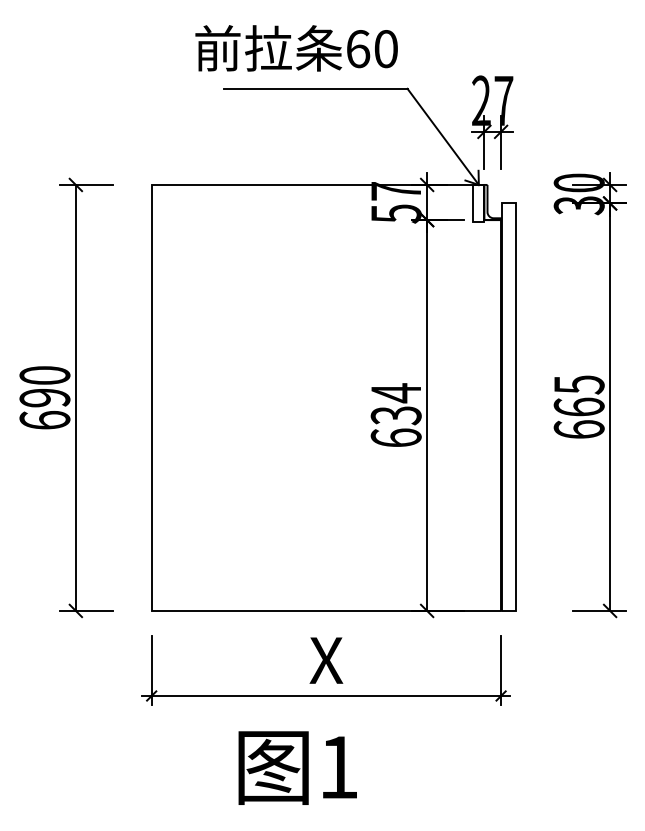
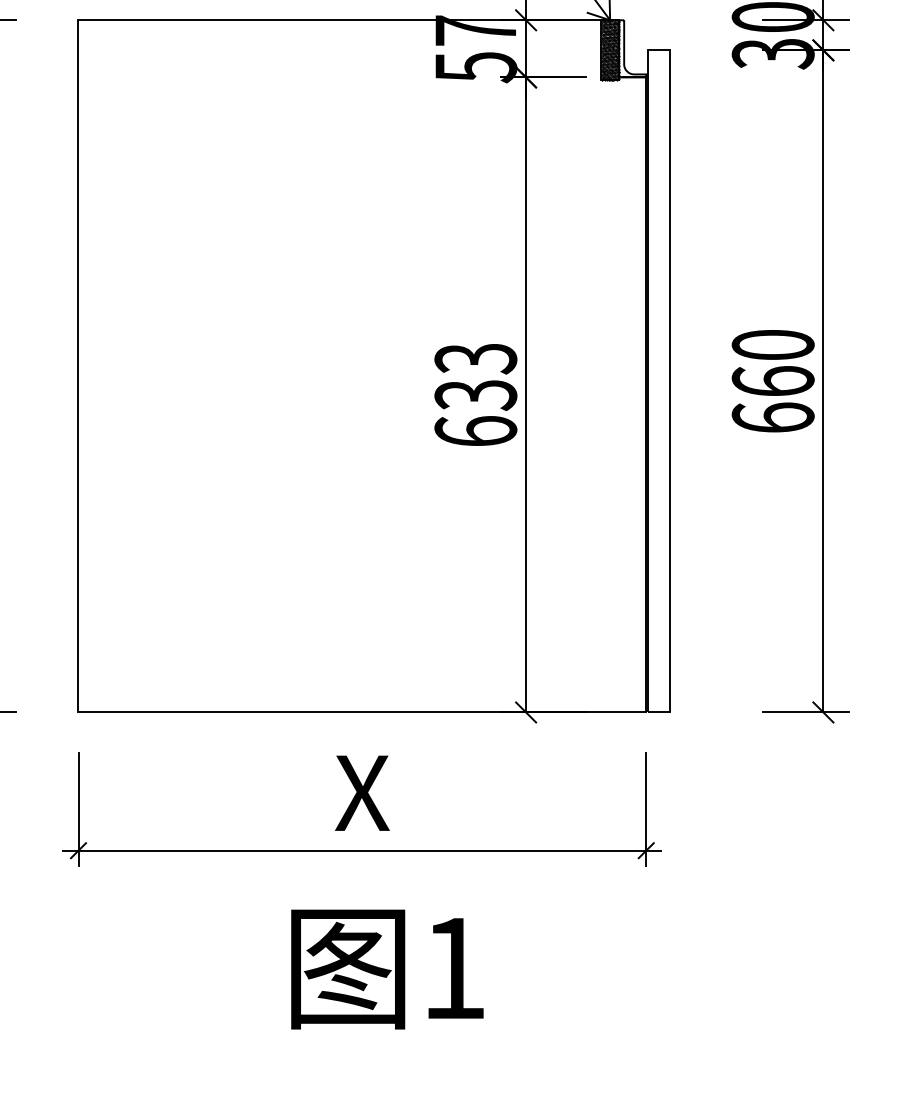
hatch: (478, 202) -> (609, 48), added
text: (578, 384) -> (772, 344), 665 -> 660
text: (395, 393) -> (474, 359), 634 -> 633
text: (297, 767) -> (386, 968), moved

